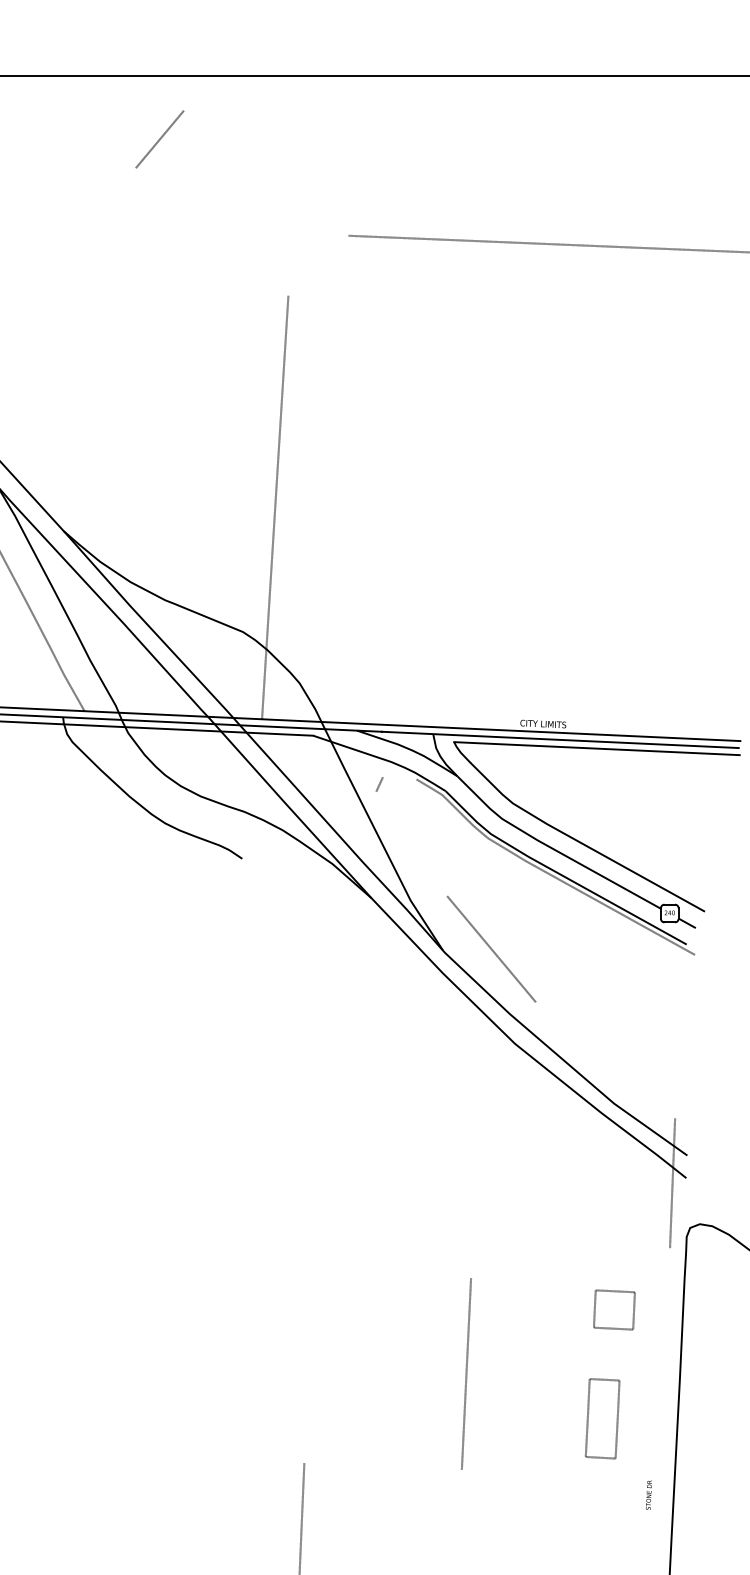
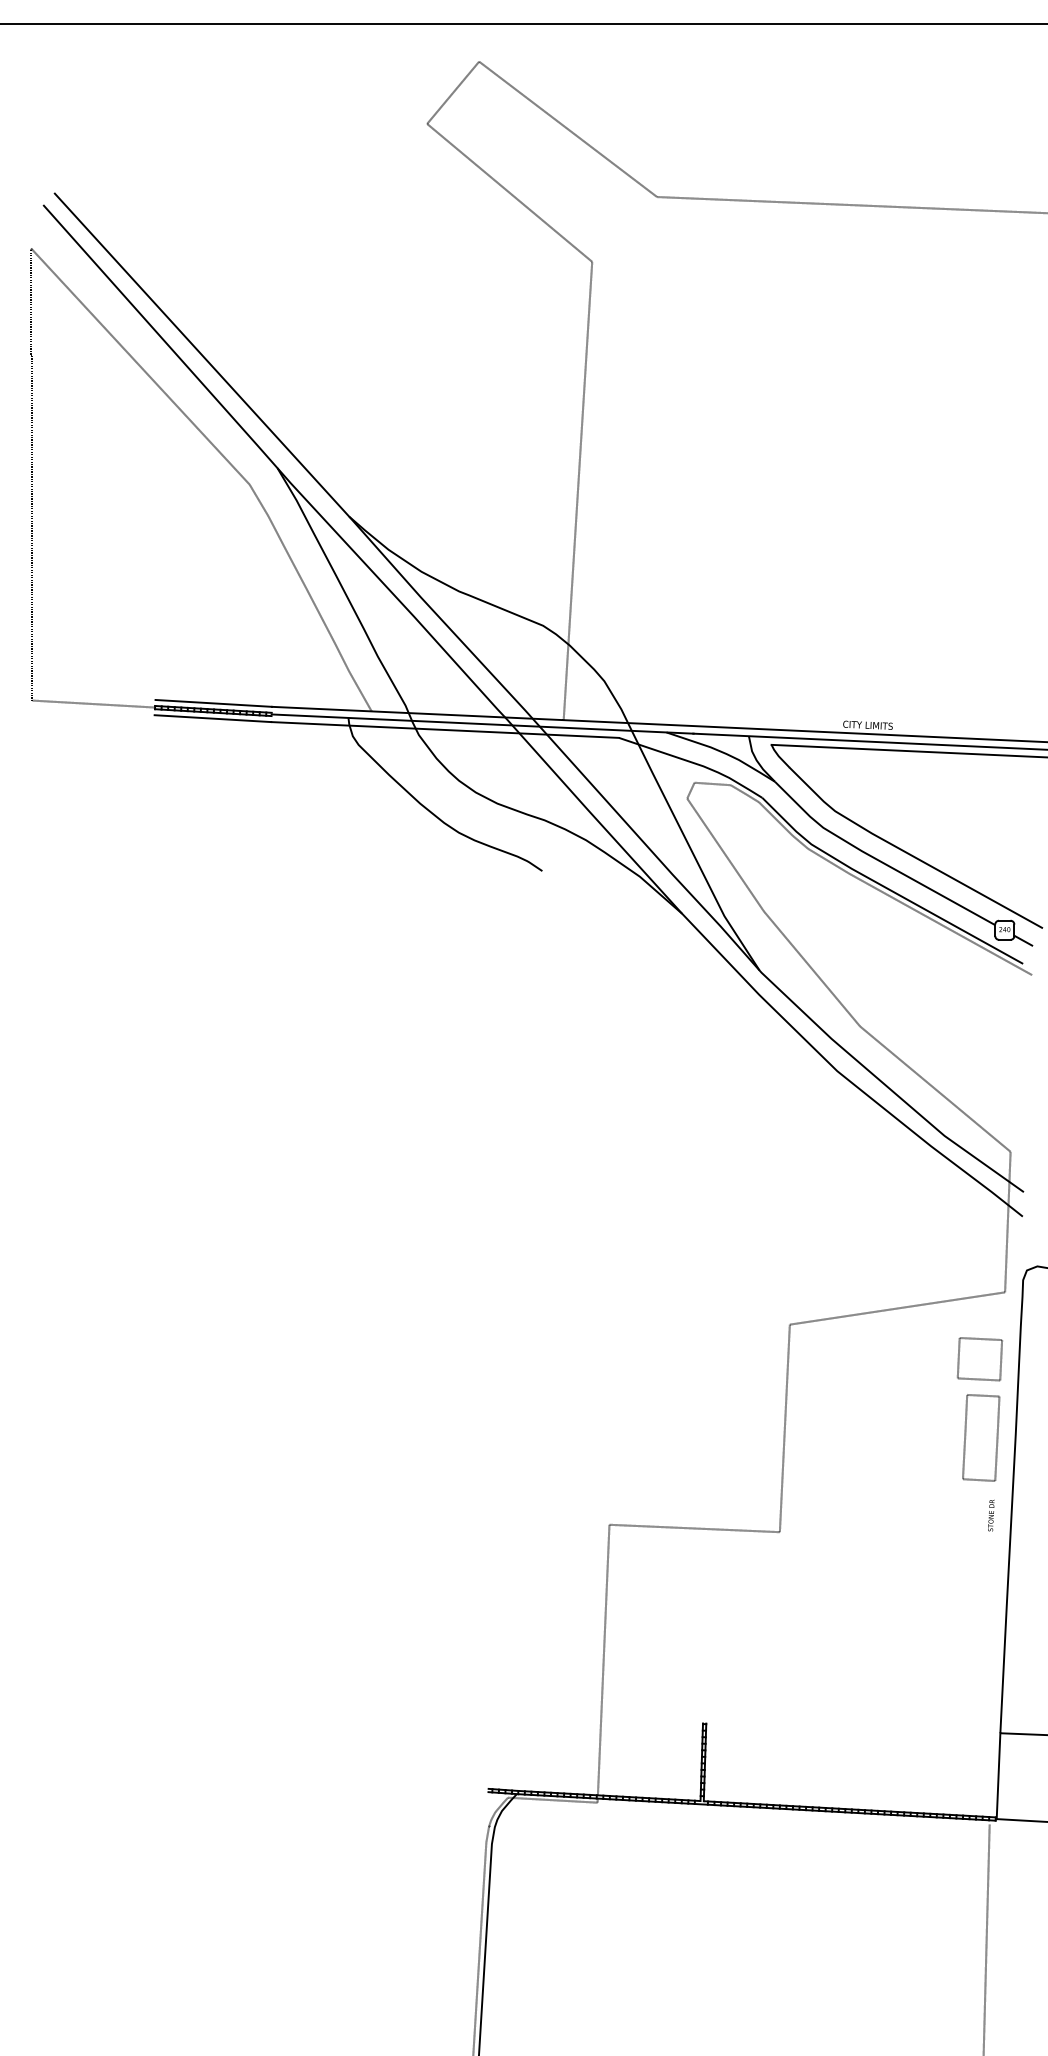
line: (266, 173) -> (568, 129), added
line: (211, 231) -> (509, 192), added
line: (399, 777) -> (712, 783), added
line: (411, 843) -> (725, 854), added
line: (605, 1059) -> (935, 1088), added
line: (570, 1263) -> (897, 1308), added
part: (614, 1310) -> (979, 1359), moved
part: (602, 1418) -> (981, 1437), moved
line: (382, 1466) -> (694, 1528), added
text: (649, 1495) -> (991, 1515), moved

